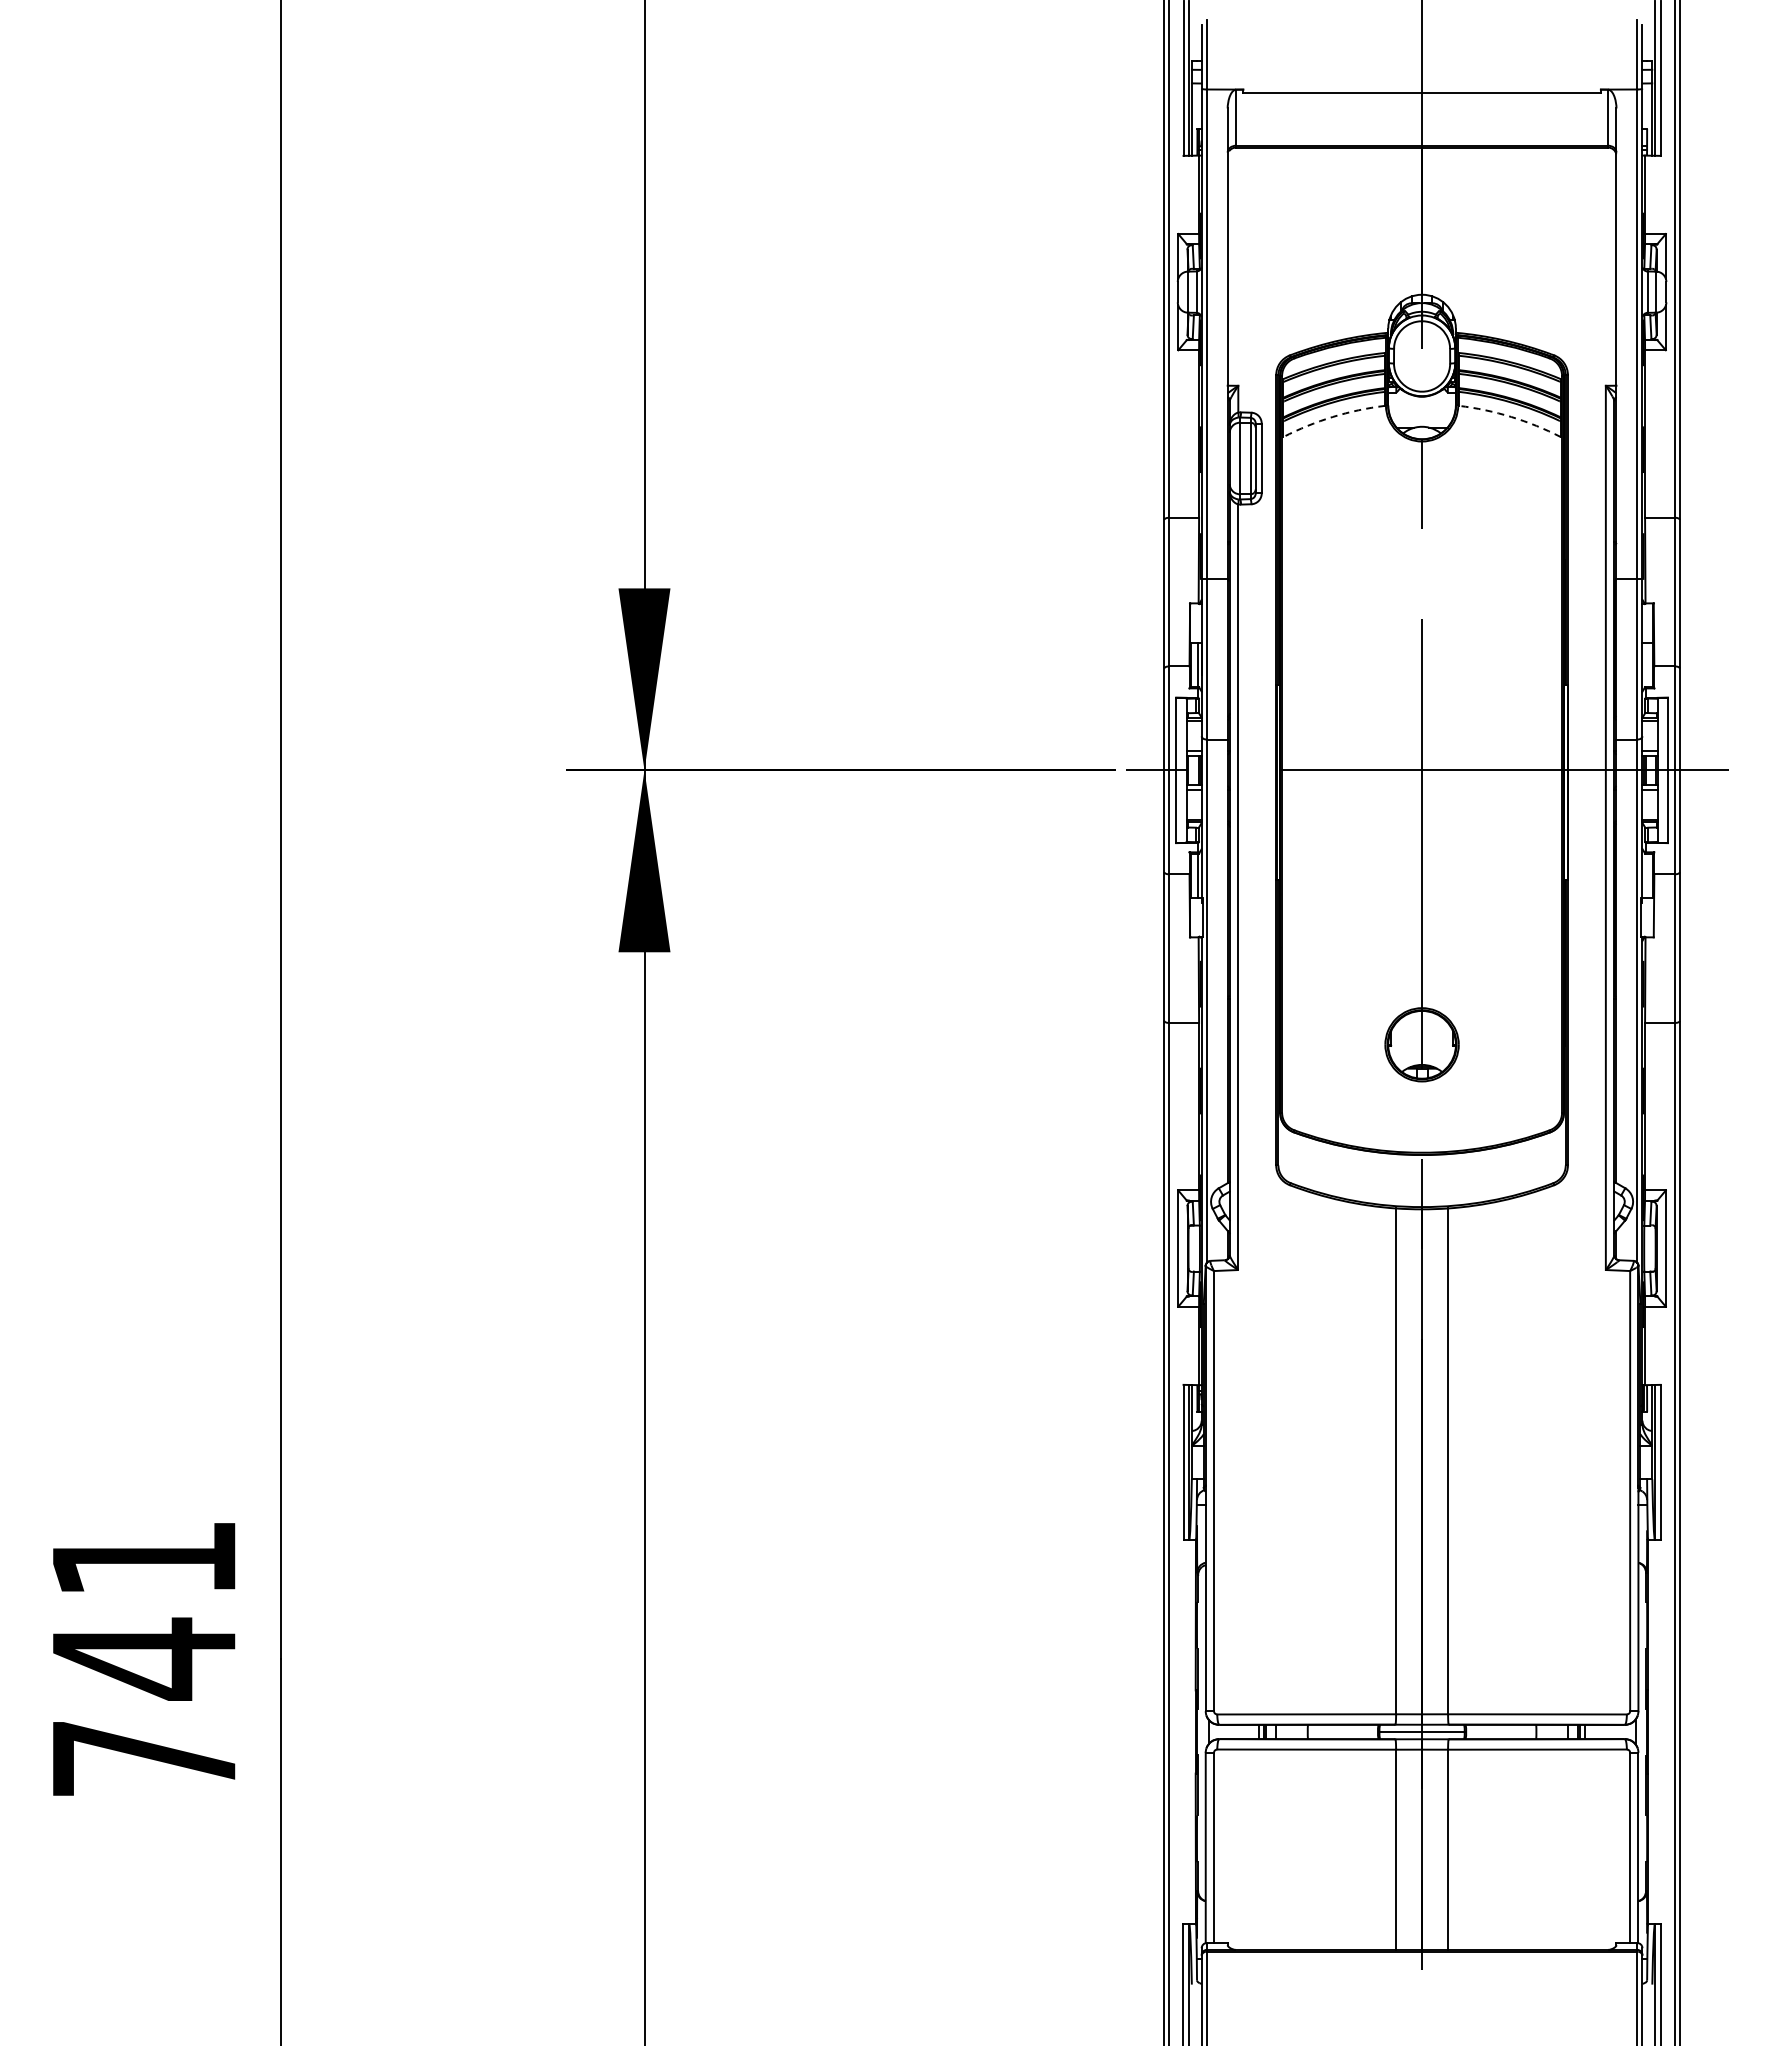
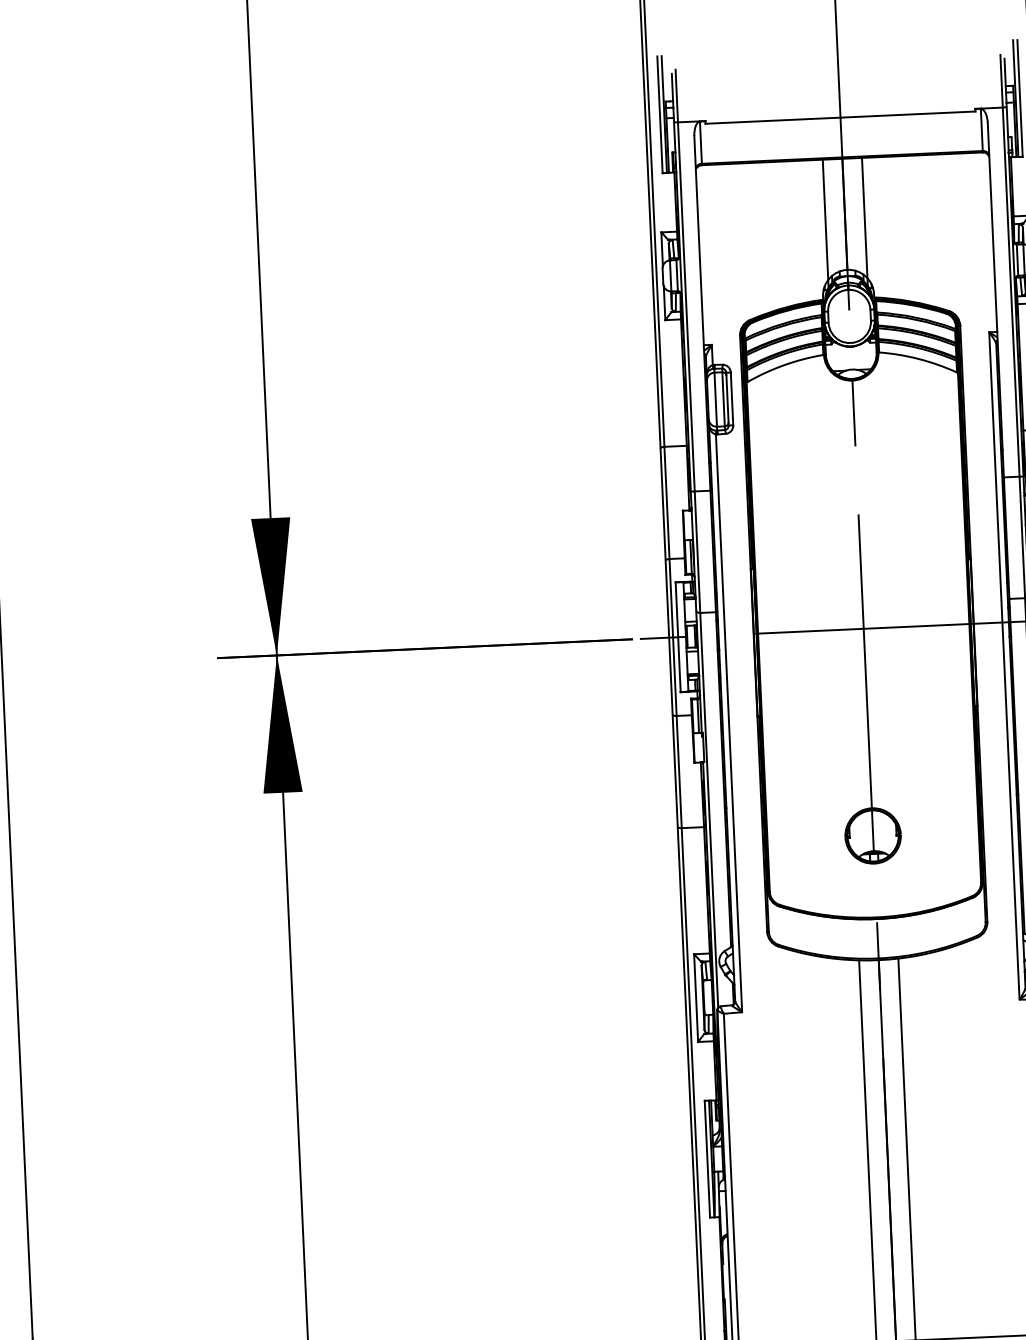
line: (1396, 232) -> (825, 223), added
line: (1448, 232) -> (865, 221), added
arc: (1332, 416) -> (783, 364), dashed -> solid
arc: (1511, 416) -> (919, 358), dashed -> solid

